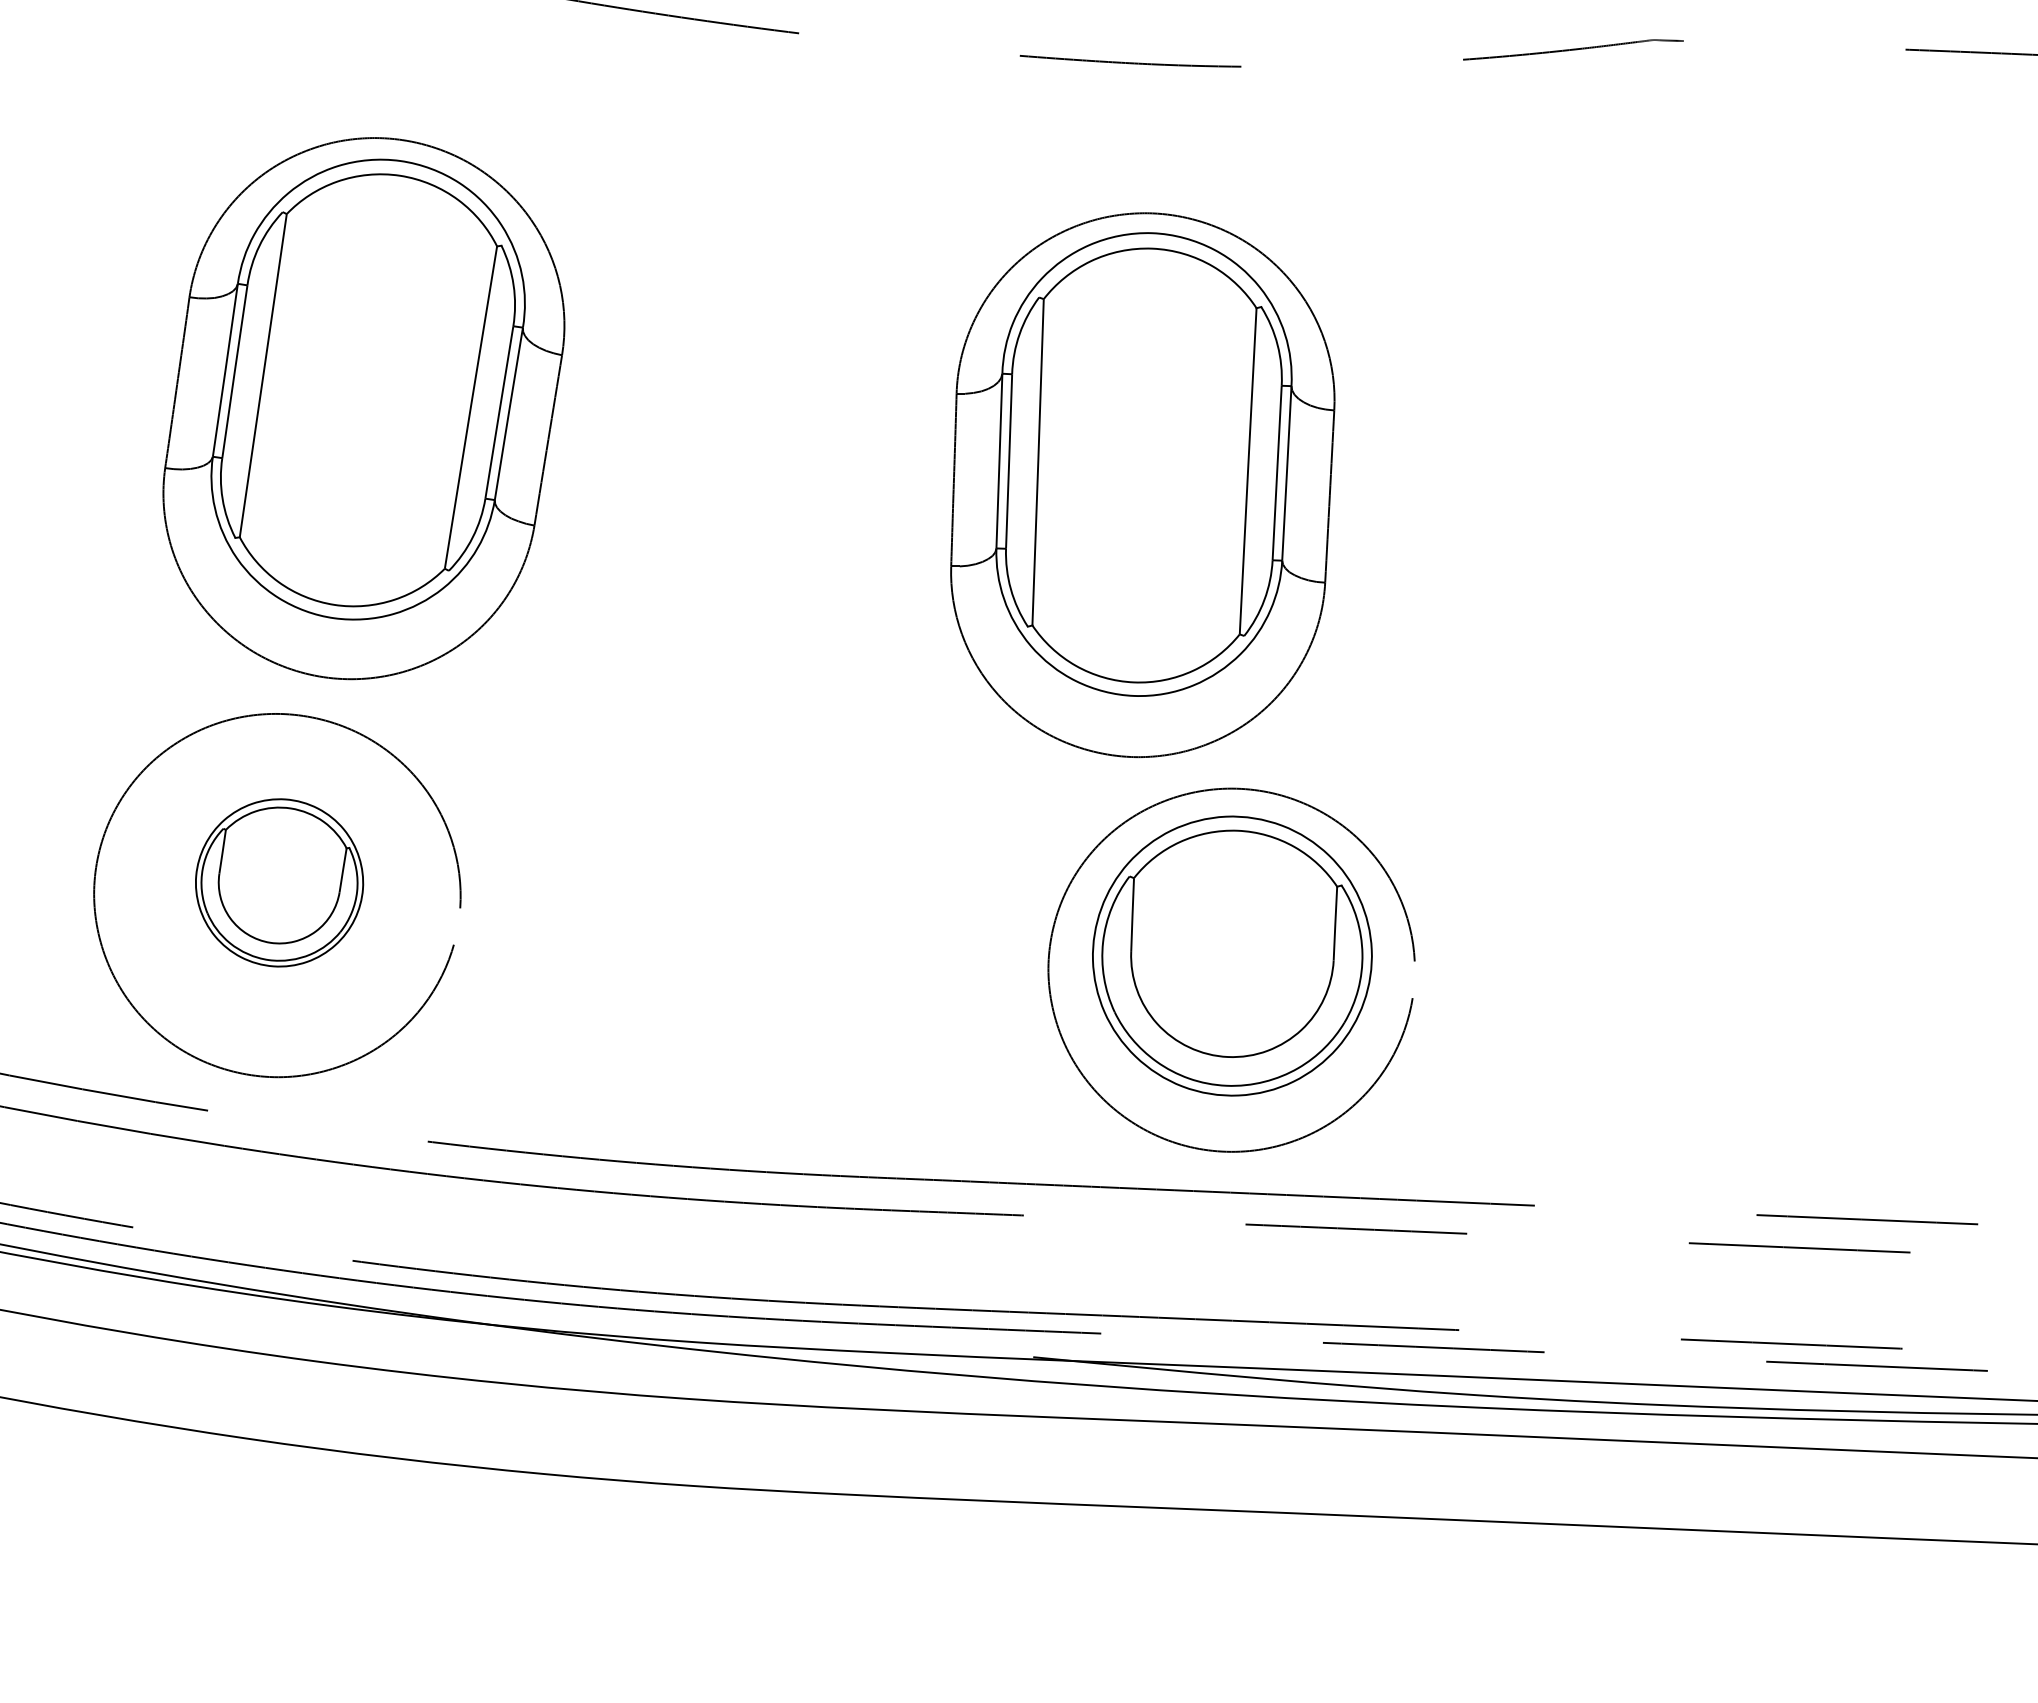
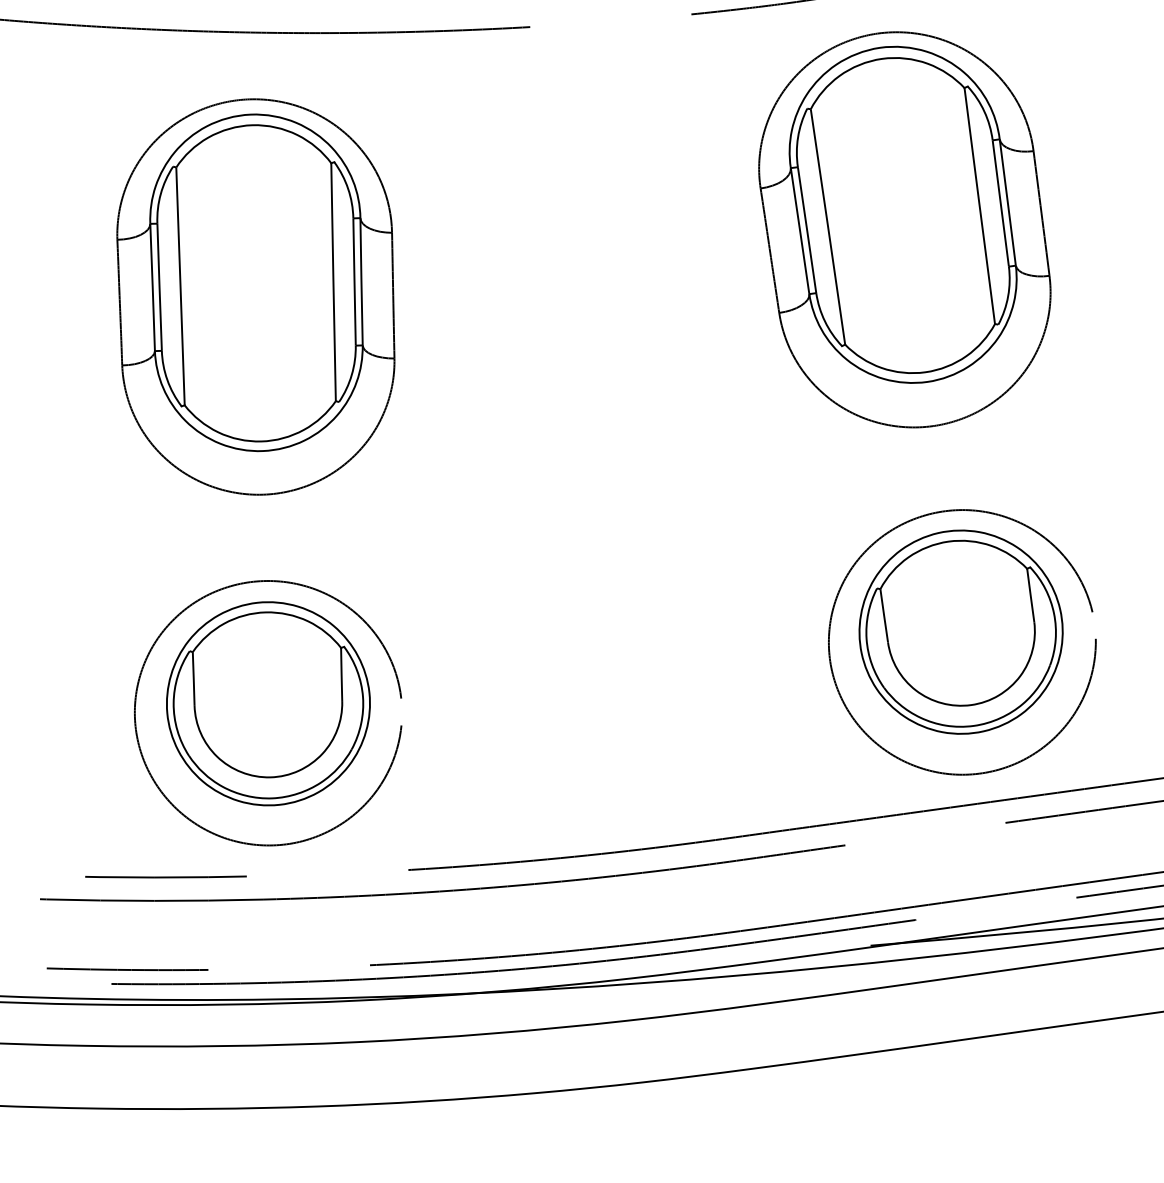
part: (363, 408) -> (256, 296), moved
part: (1142, 484) -> (905, 229), moved
part: (279, 882) -> (268, 703), size x1.67

